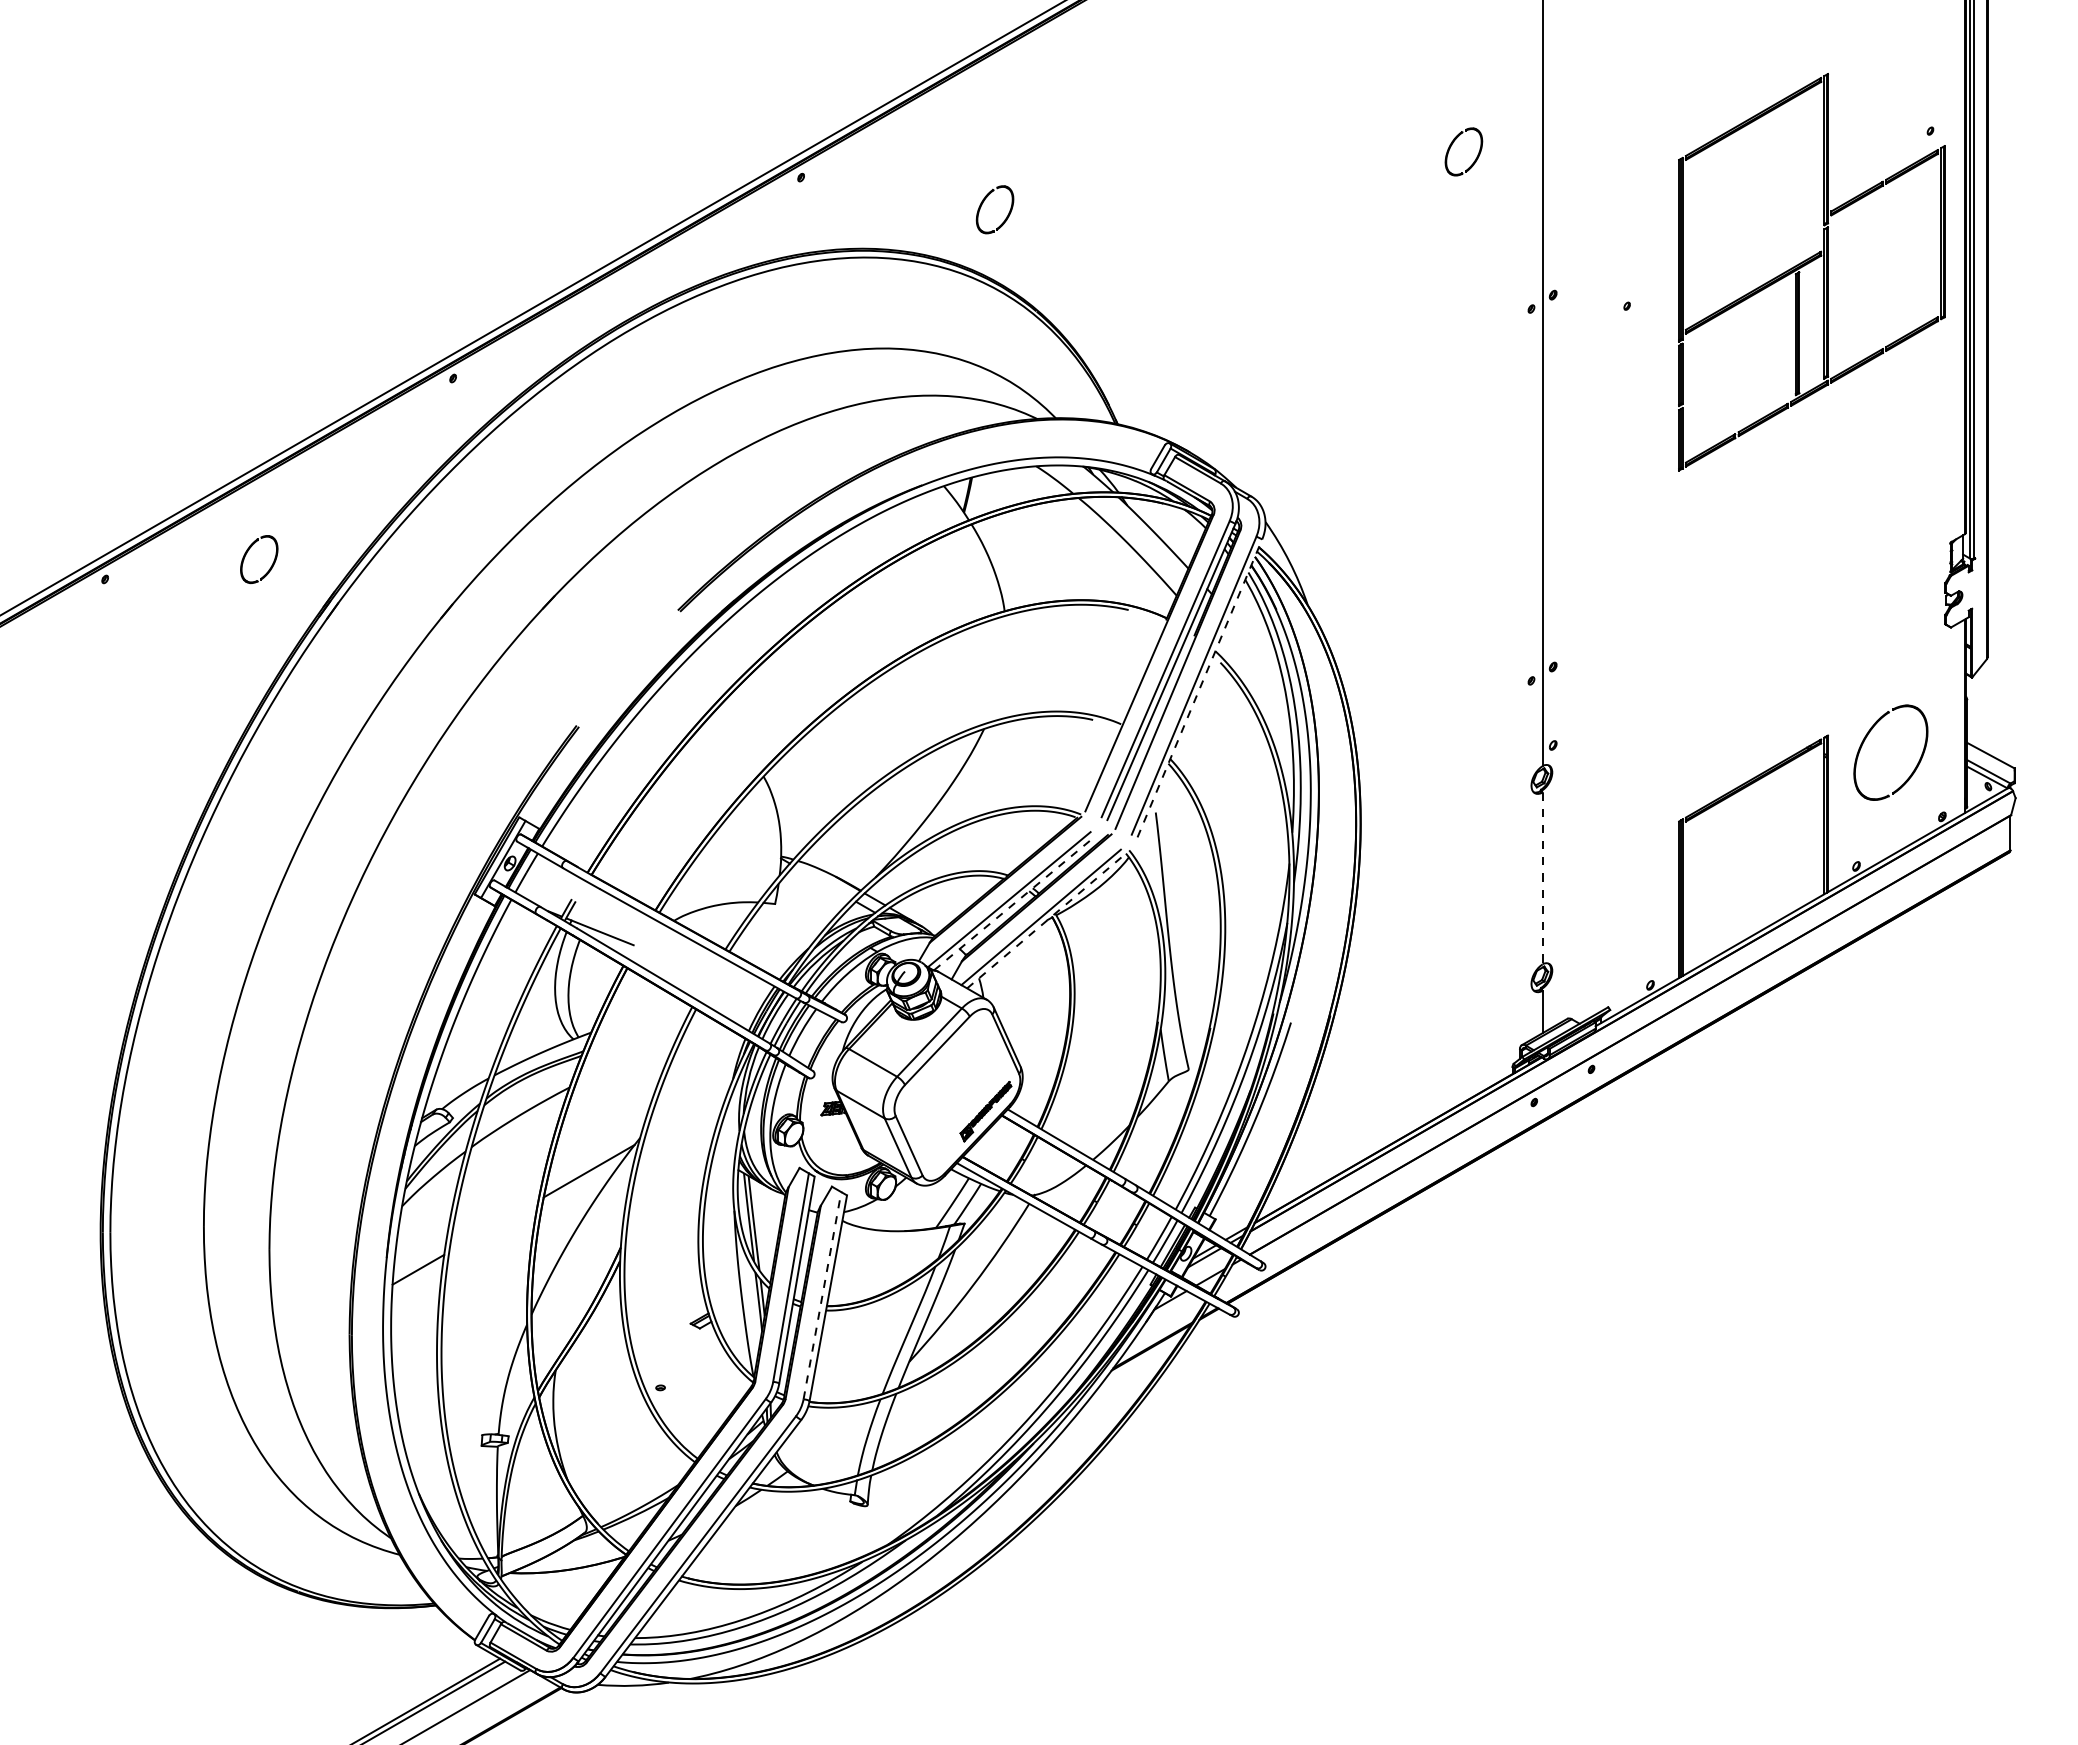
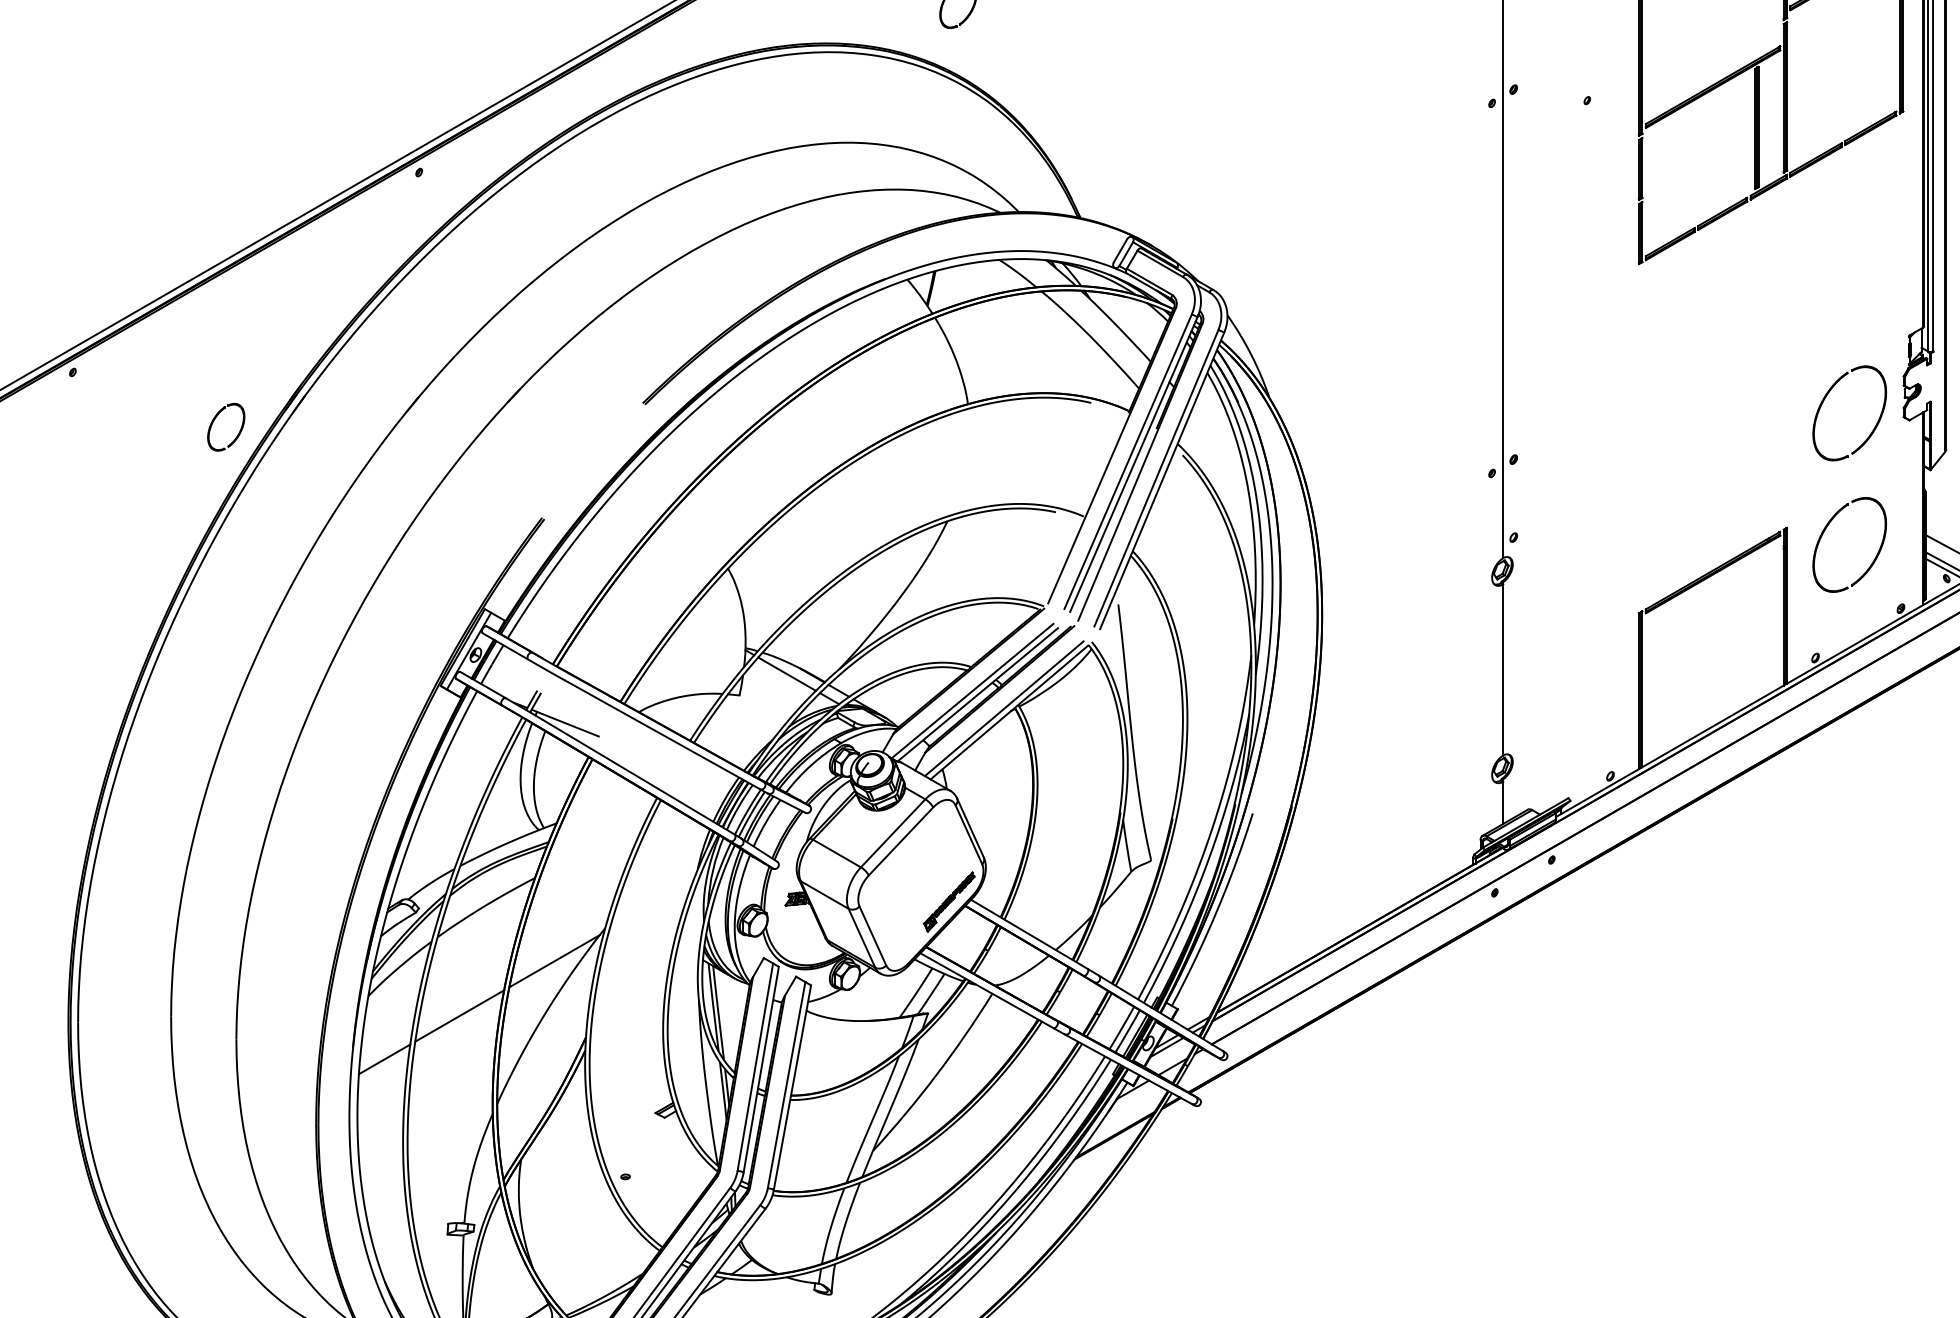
part: (270, 566) -> (237, 434), moved
part: (1866, 606) -> (1825, 399), added
line: (1200, 688) -> (1162, 481), dashed -> solid
line: (1542, 878) -> (1503, 670), dashed -> solid
line: (822, 882) -> (786, 674), added
line: (1014, 903) -> (977, 694), dashed -> solid
line: (1046, 921) -> (1009, 712), dashed -> solid
line: (493, 1225) -> (459, 1015), added
line: (822, 1295) -> (786, 1084), dashed -> solid

